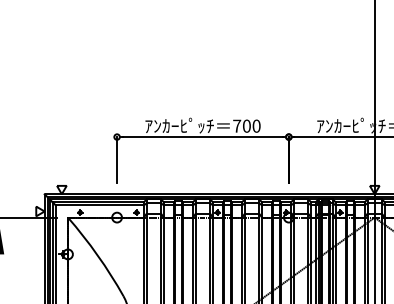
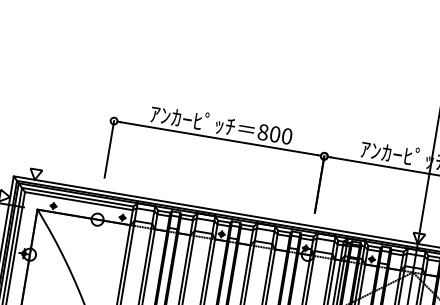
text: (237, 125) -> (263, 131), 700 -> 800

